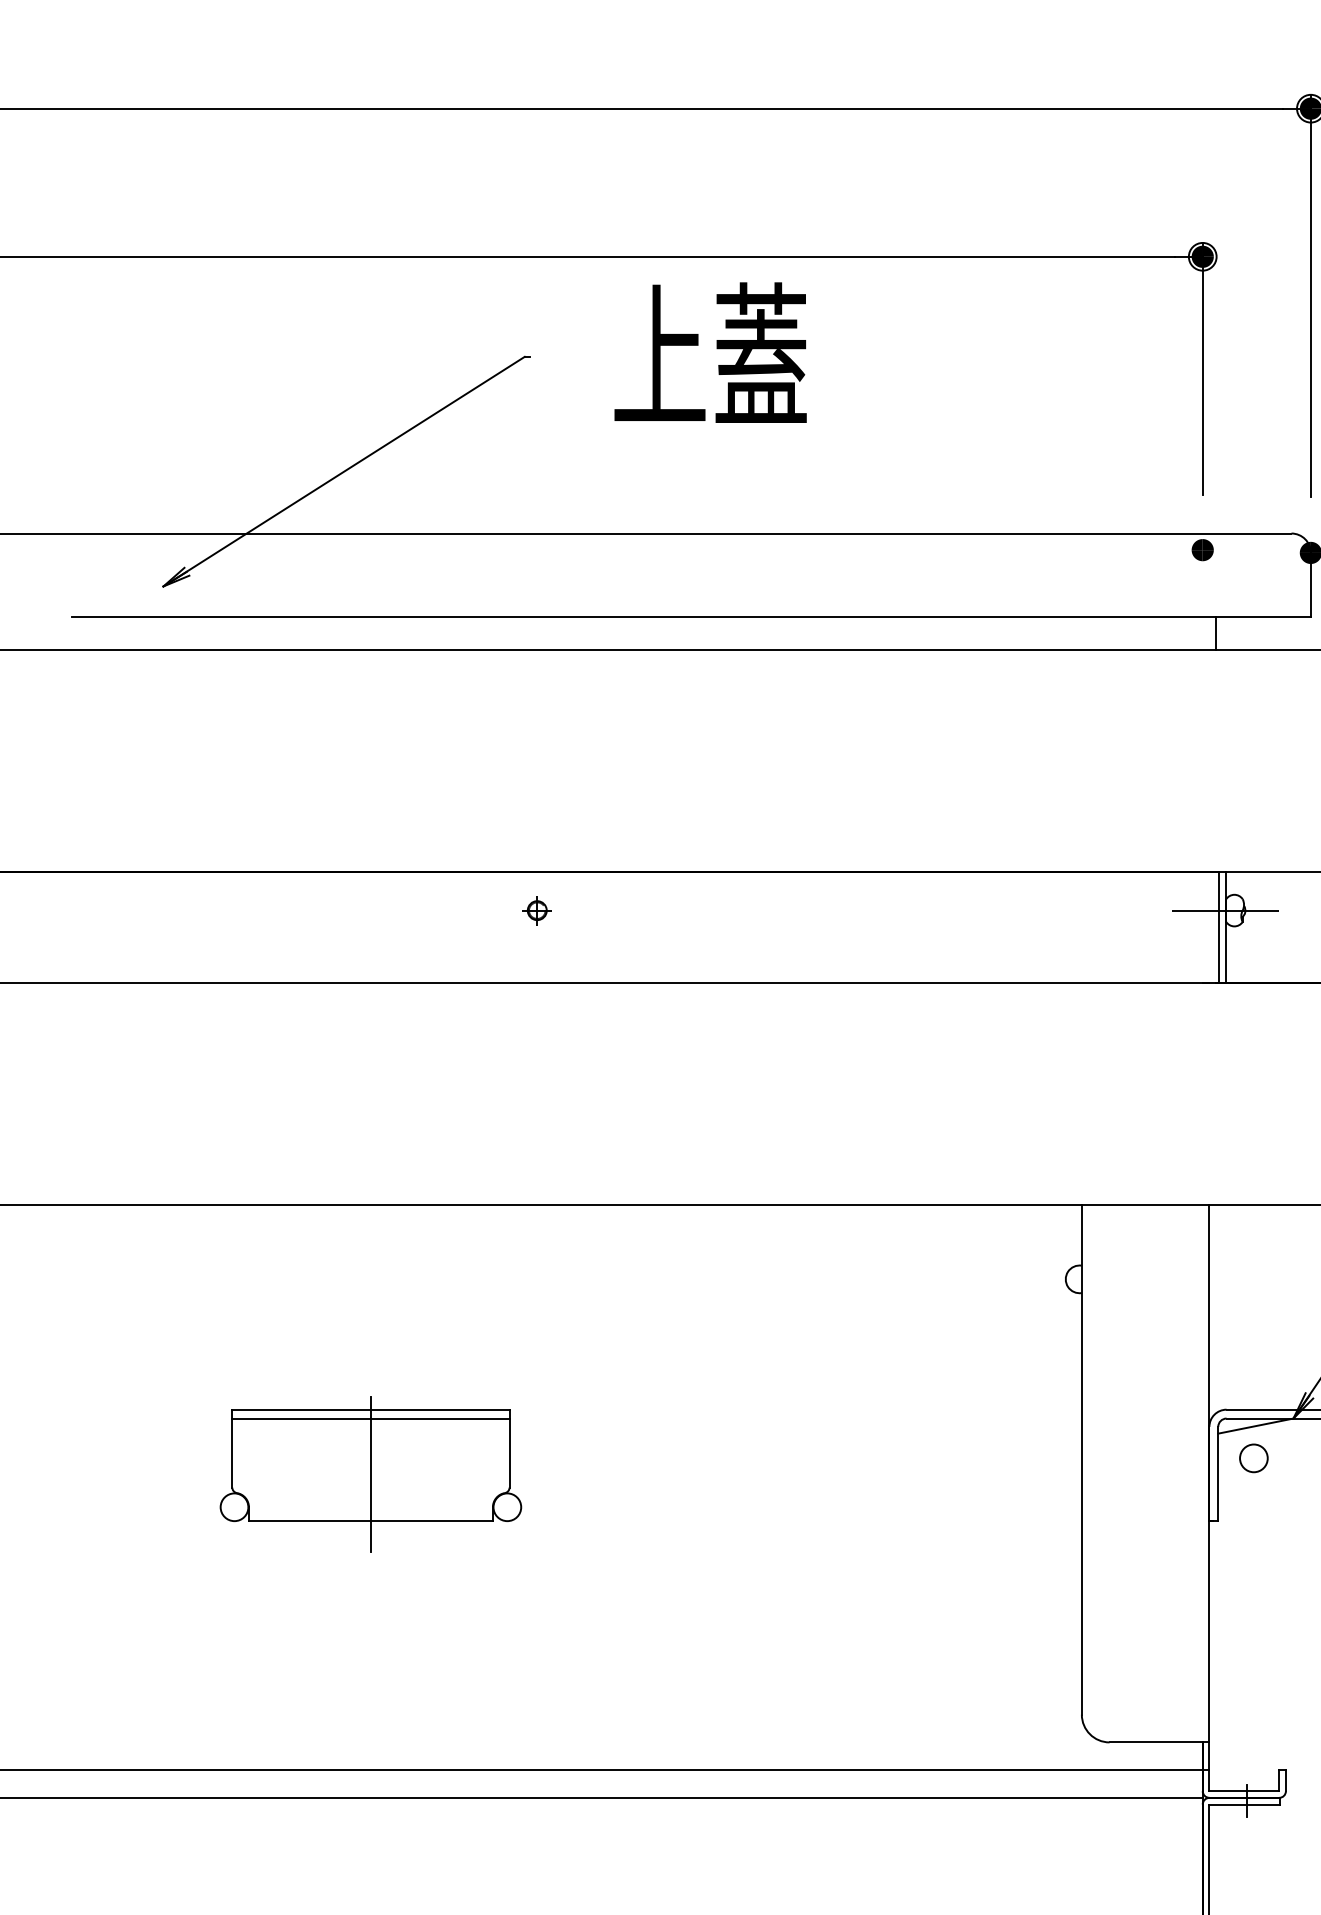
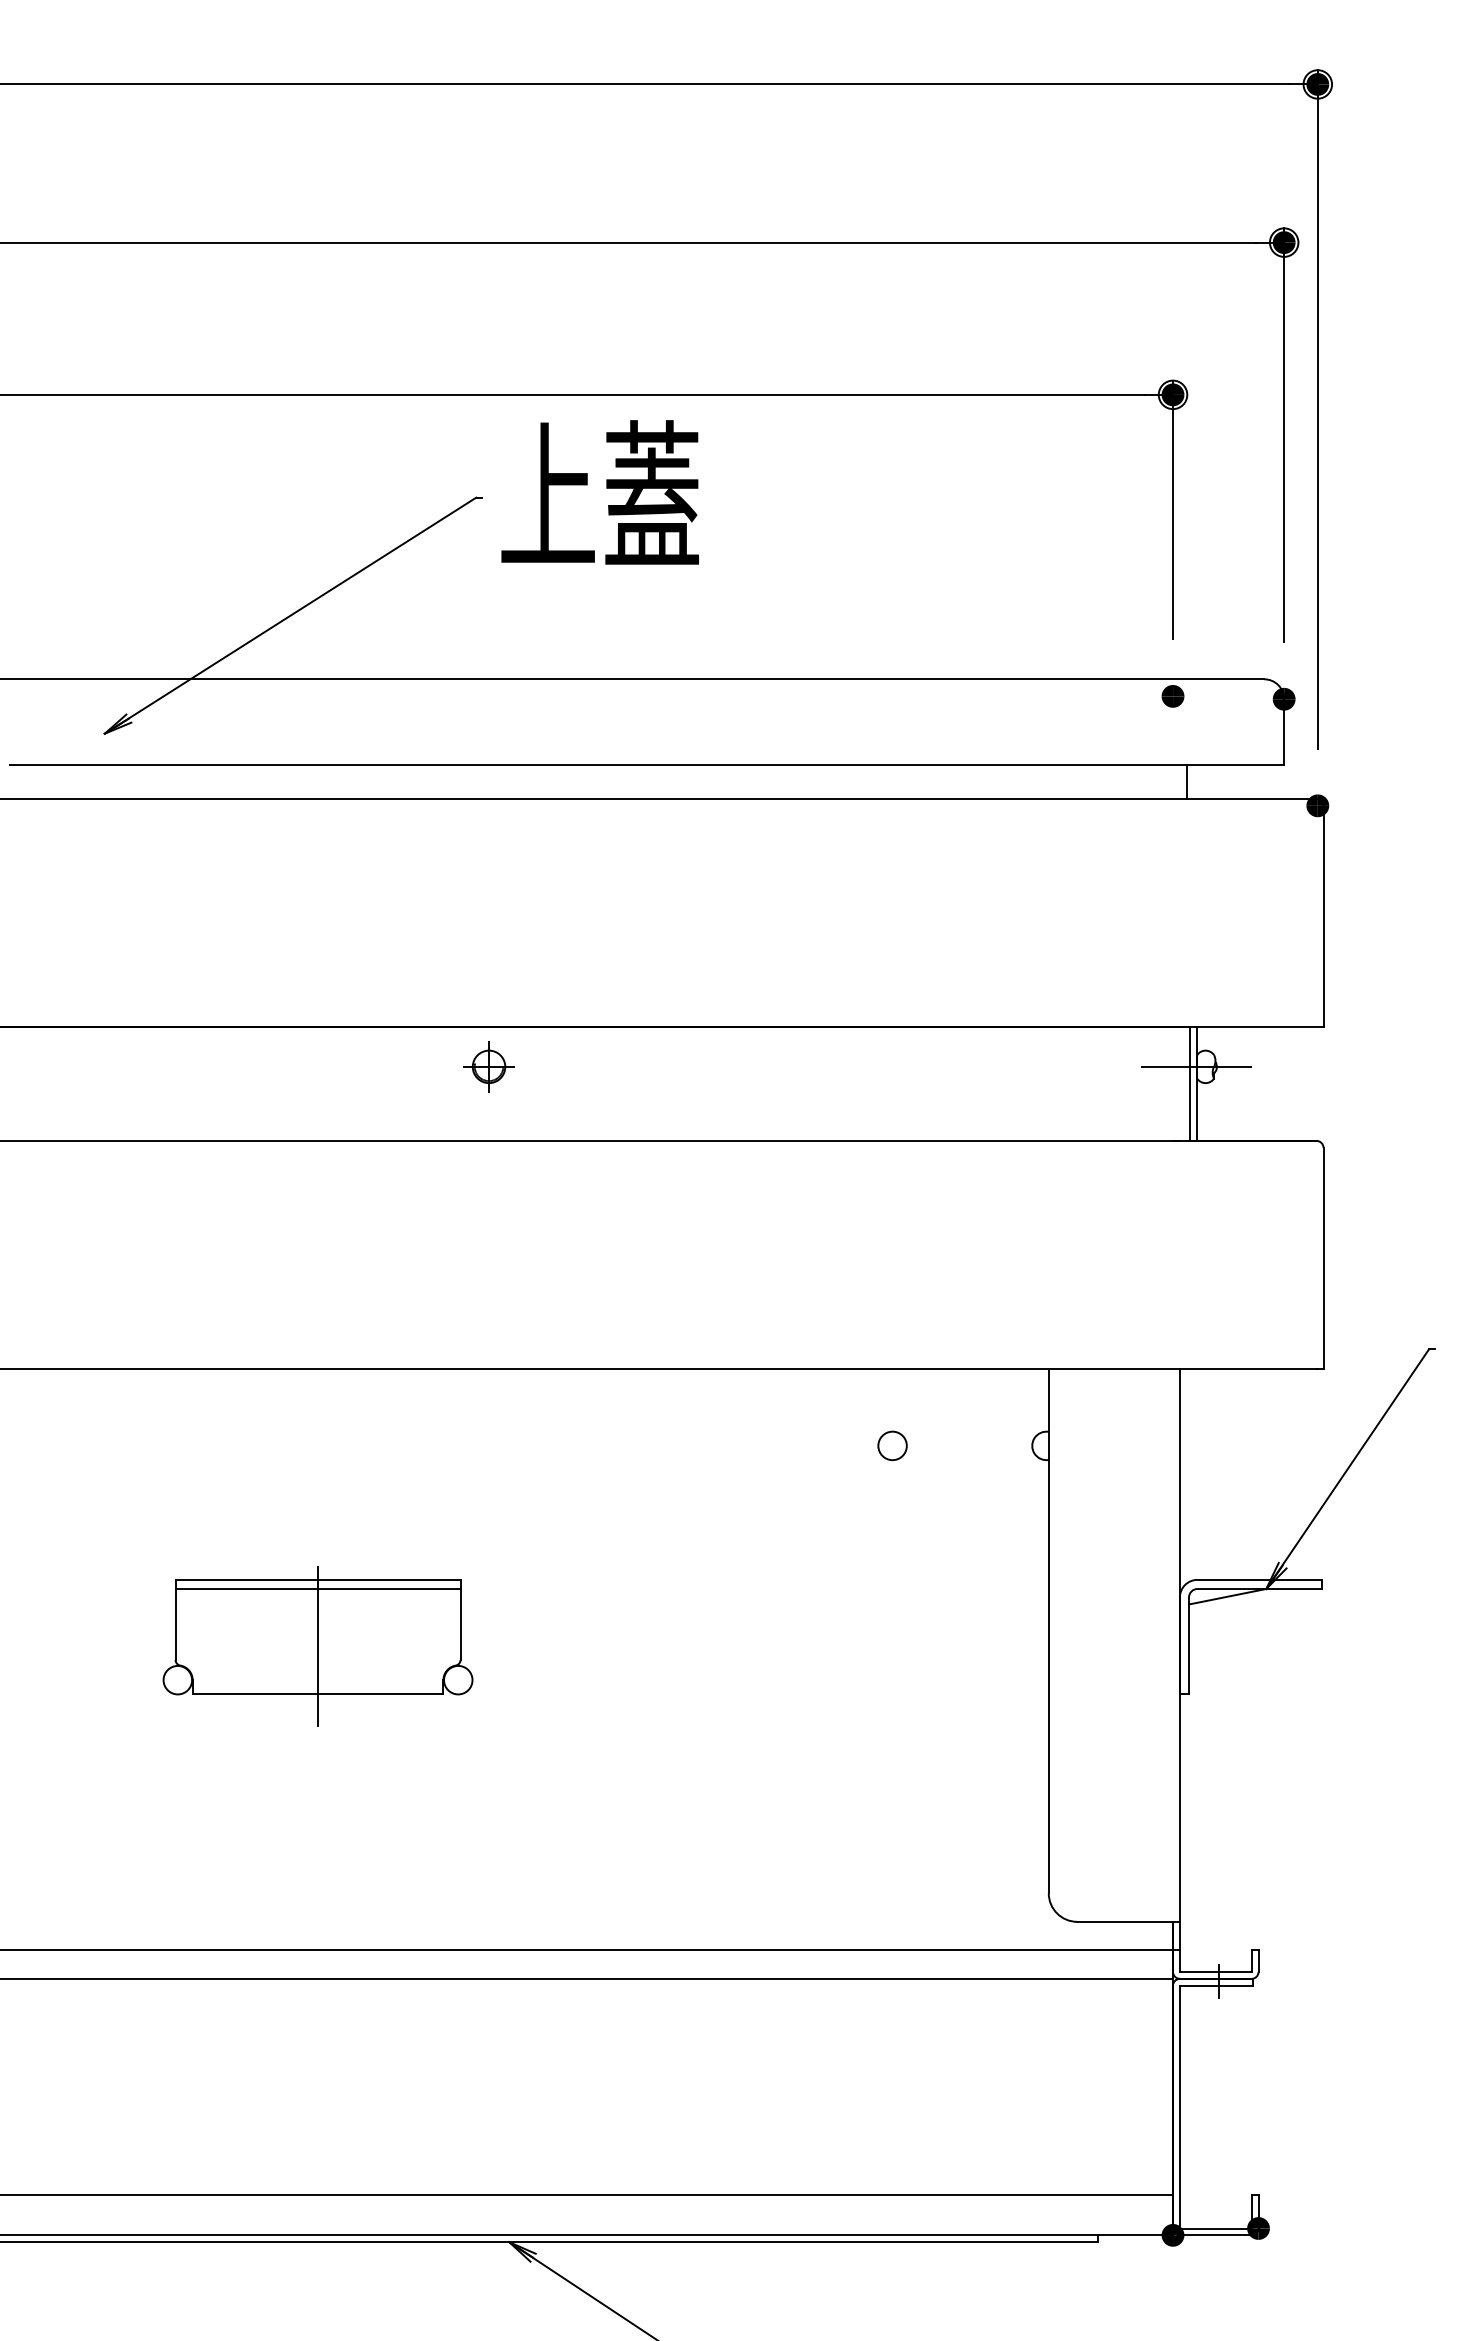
text: (709, 352) -> (599, 492), moved
part: (536, 910) -> (488, 1066), size x1.67
circle: (1253, 1457) -> (892, 1445), moved

